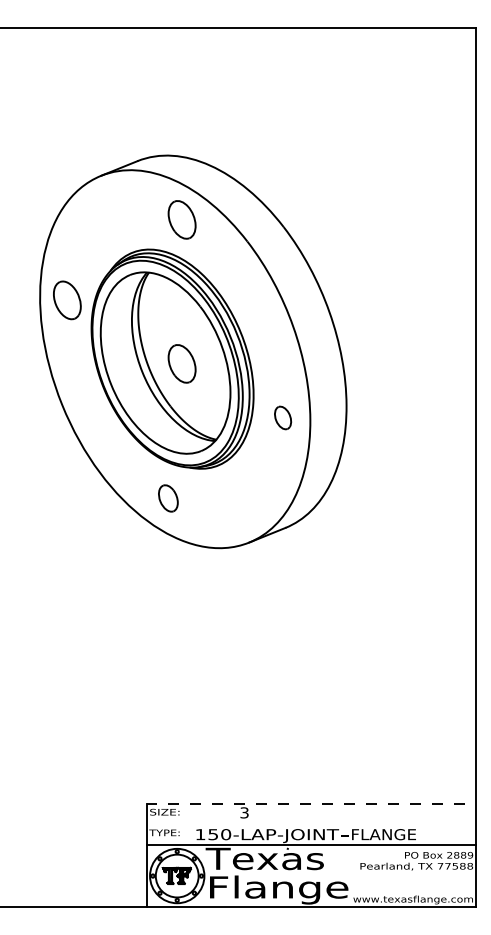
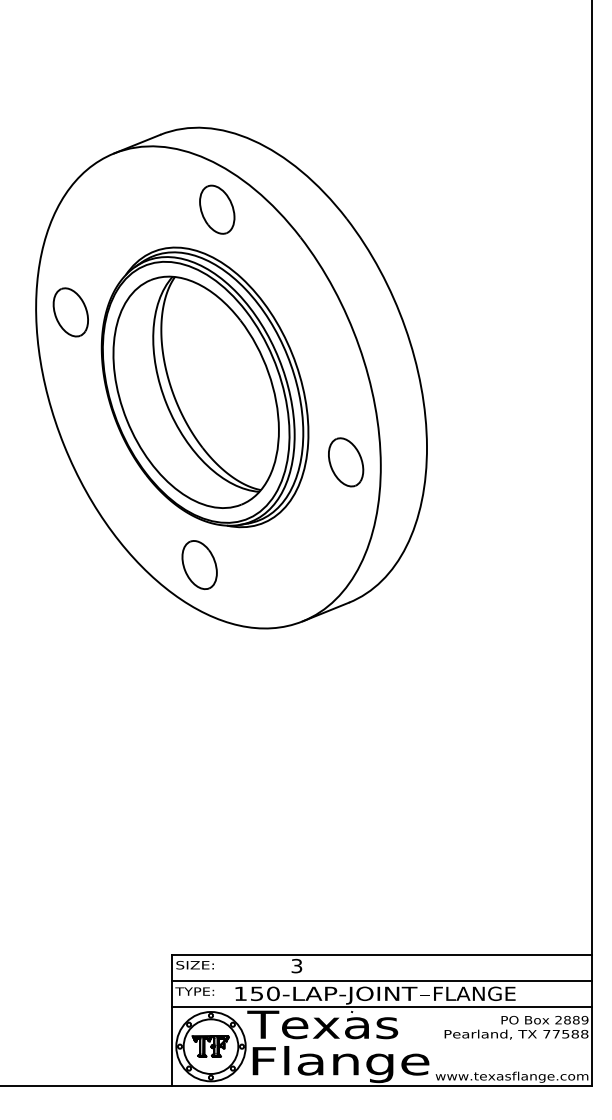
part: (181, 363) -> (216, 392), removed
part: (282, 417) -> (345, 461), size x1.67
part: (168, 498) -> (199, 565), size x1.43
line: (311, 803) -> (382, 954), dashed -> solid
line: (311, 824) -> (382, 980), added

